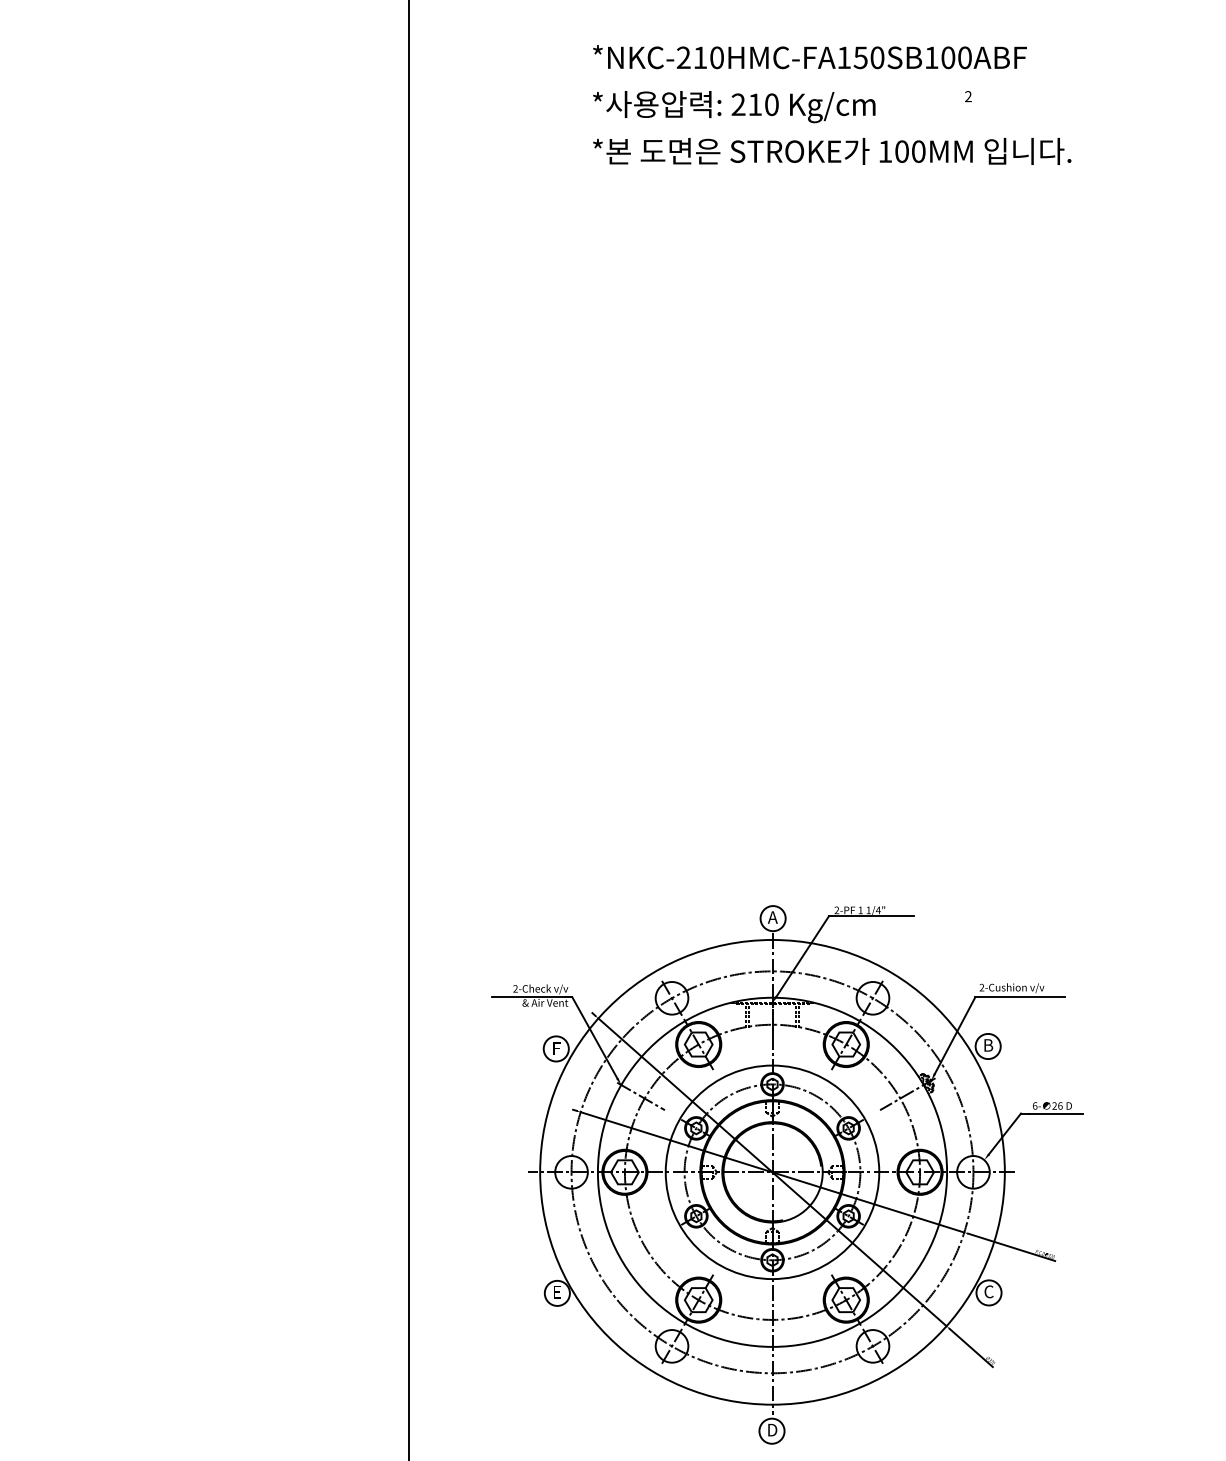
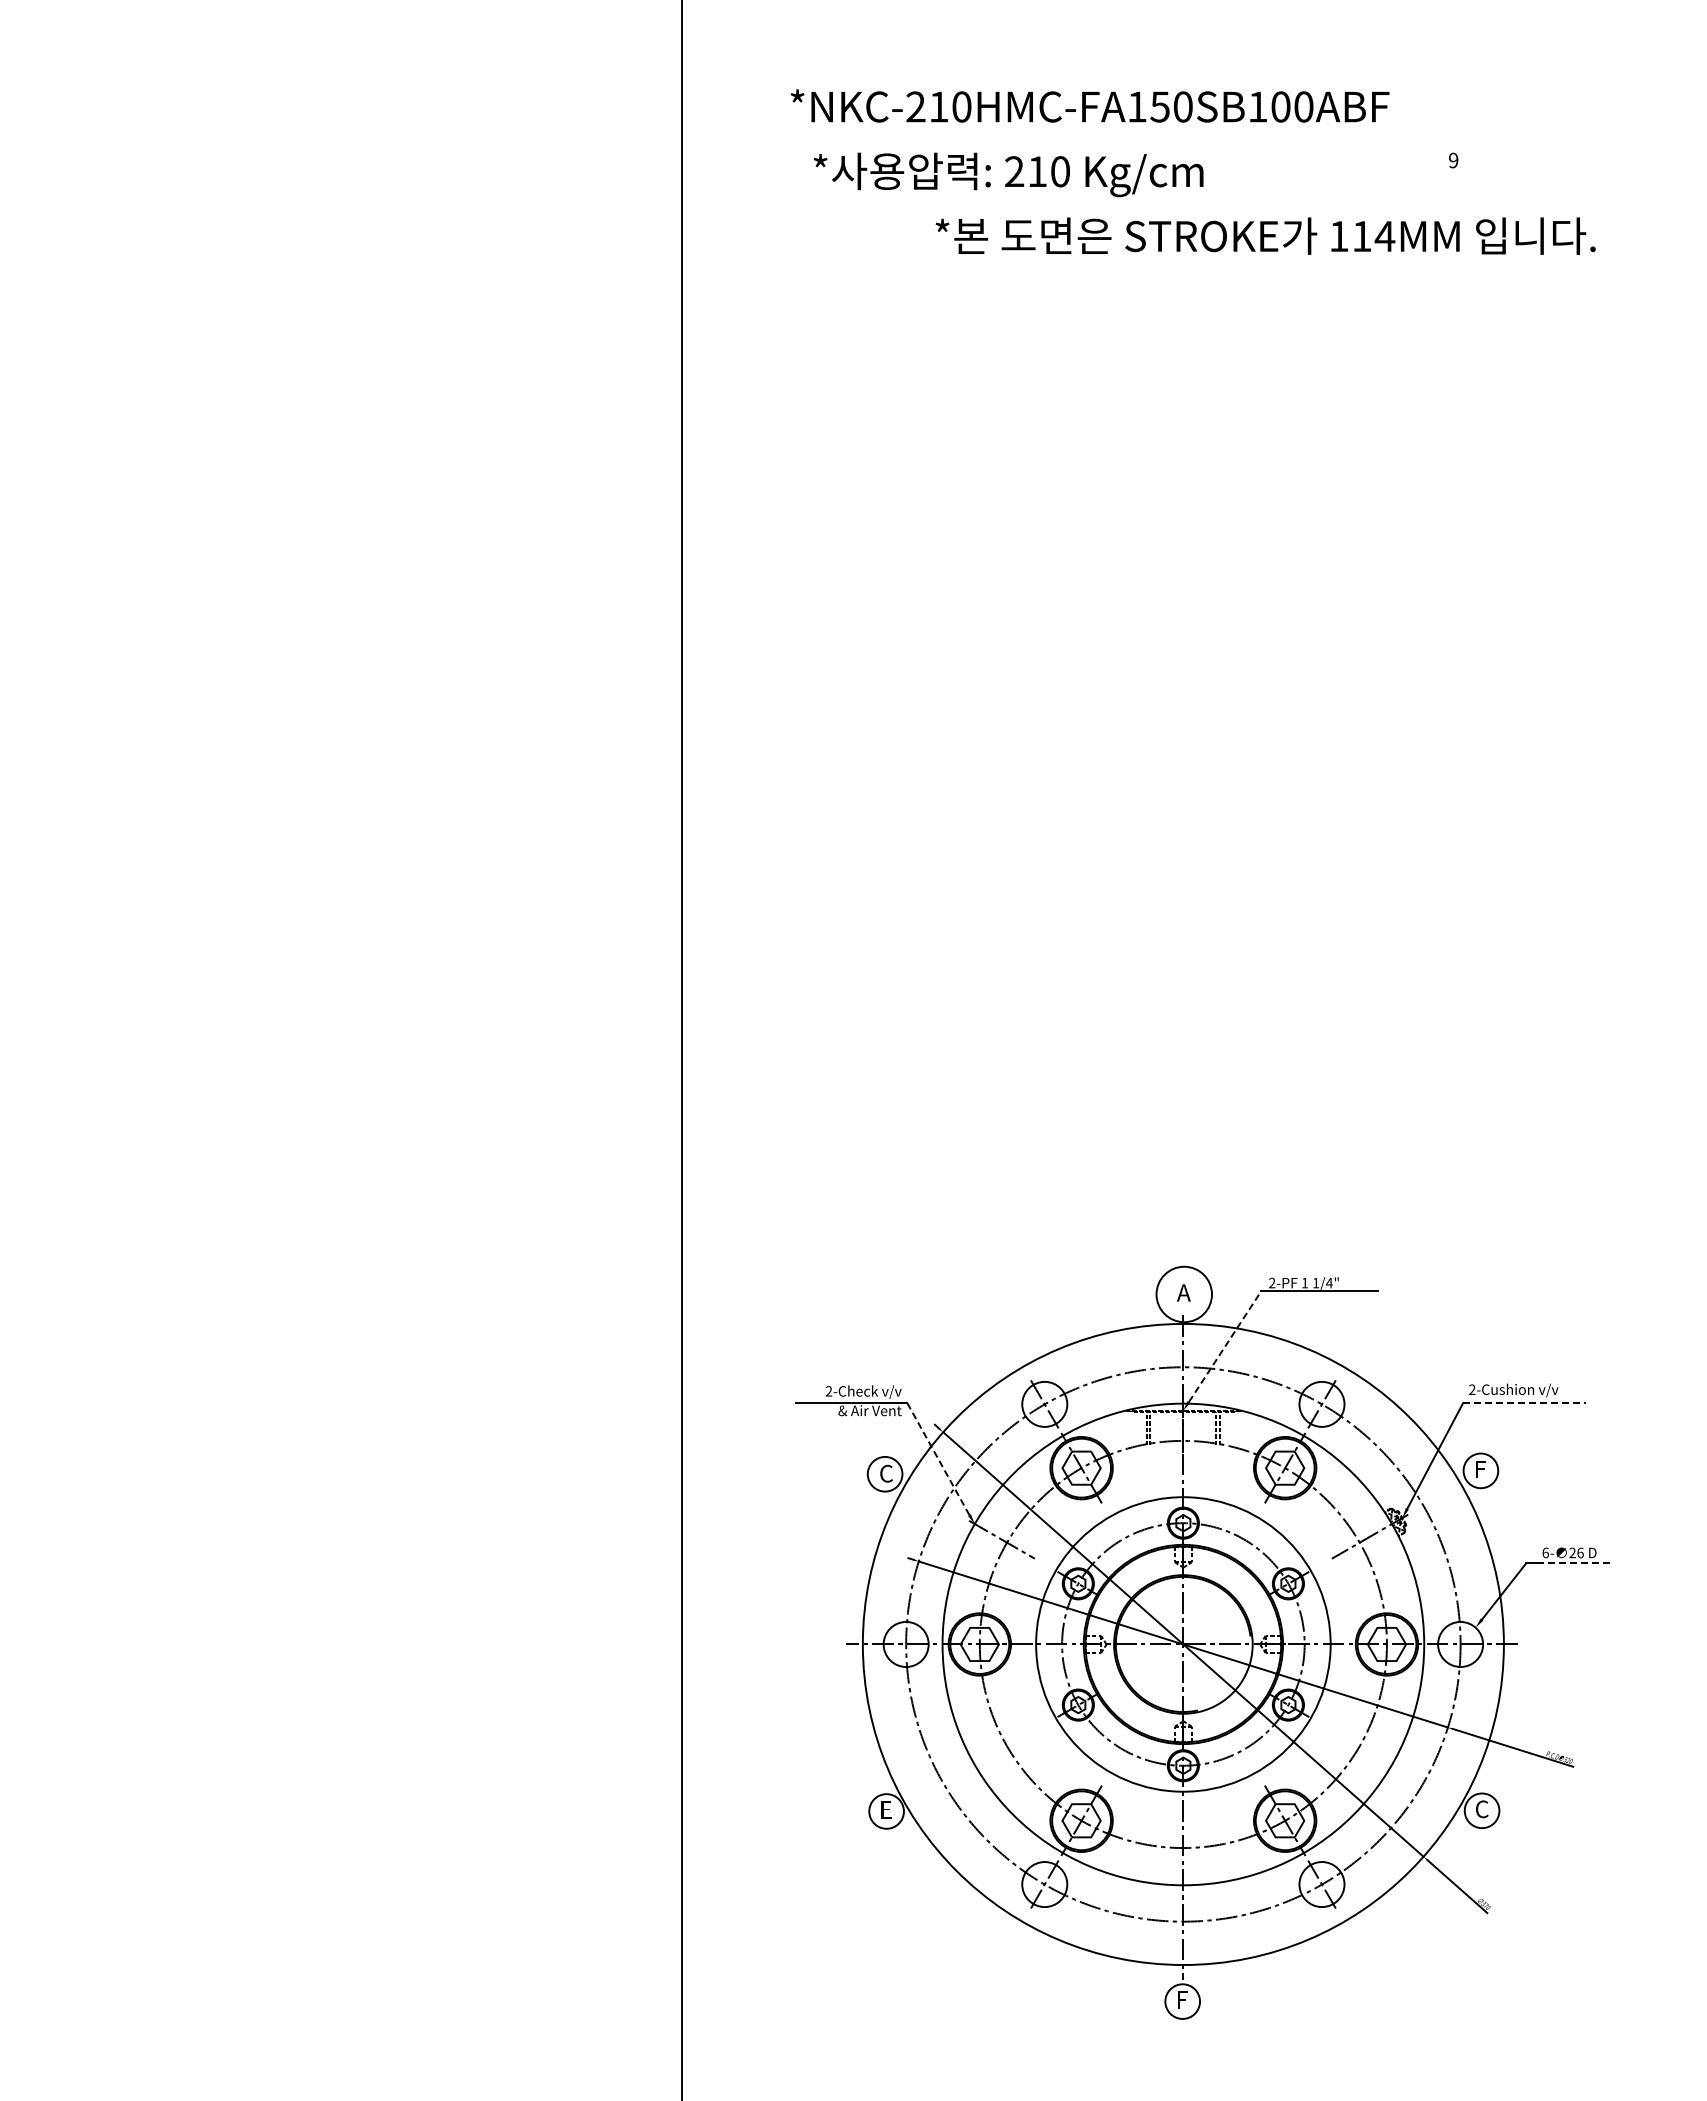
text: (809, 56) -> (1089, 105), moved
text: (968, 96) -> (1453, 160), 2 -> 9
text: (734, 106) -> (1008, 174), moved
text: (910, 151) -> (1373, 236), 100MM -> 114MM
circle: (772, 918) -> (1183, 1294), size x1.6
line: (803, 956) -> (1225, 1346), solid -> dashed
line: (1019, 996) -> (1524, 1402), solid -> dashed
line: (594, 1037) -> (938, 1458), solid -> dashed
text: (988, 1044) -> (1481, 1468), B -> F
text: (557, 1048) -> (886, 1473), F -> C
line: (1056, 1113) -> (1574, 1563), solid -> dashed
text: (772, 1429) -> (1183, 1999), D -> F

